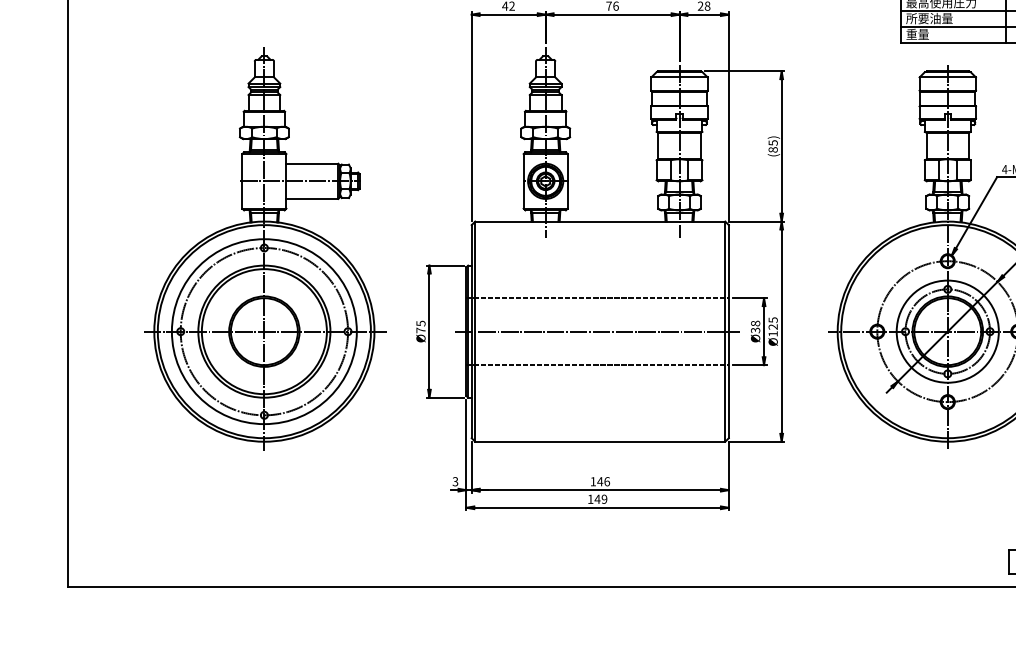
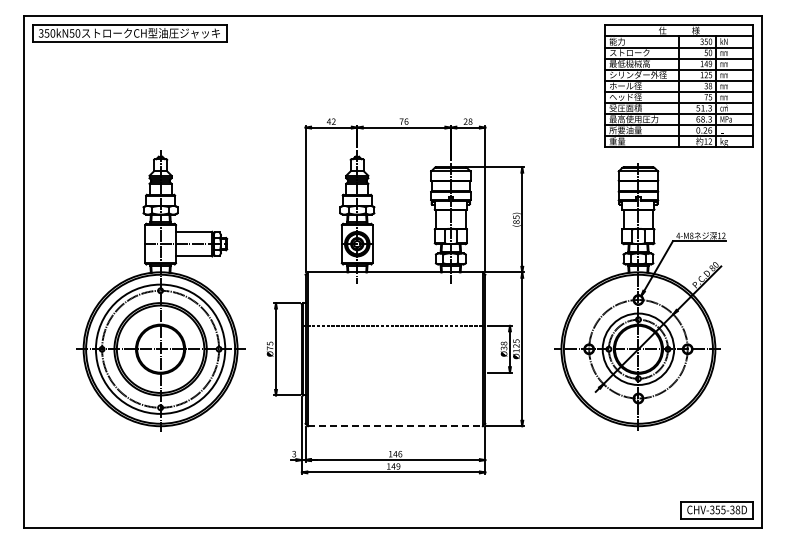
line: (597, 332) -> (393, 349), removed
line: (597, 364) -> (393, 372), removed
line: (600, 442) -> (395, 426), solid -> dashed

